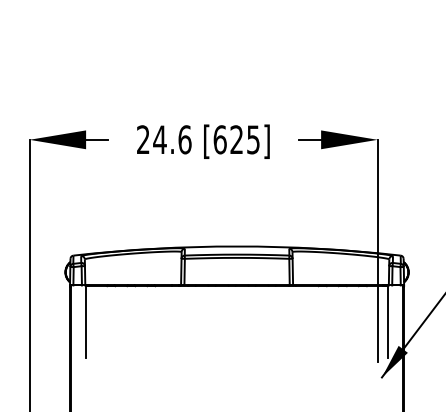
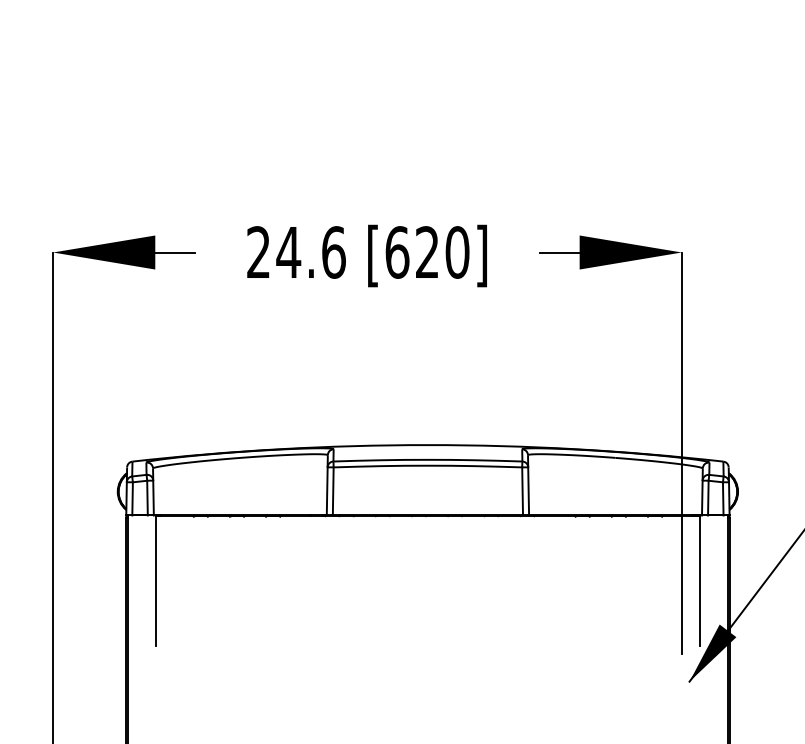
text: (253, 139) -> (457, 251), [625] -> [620]

